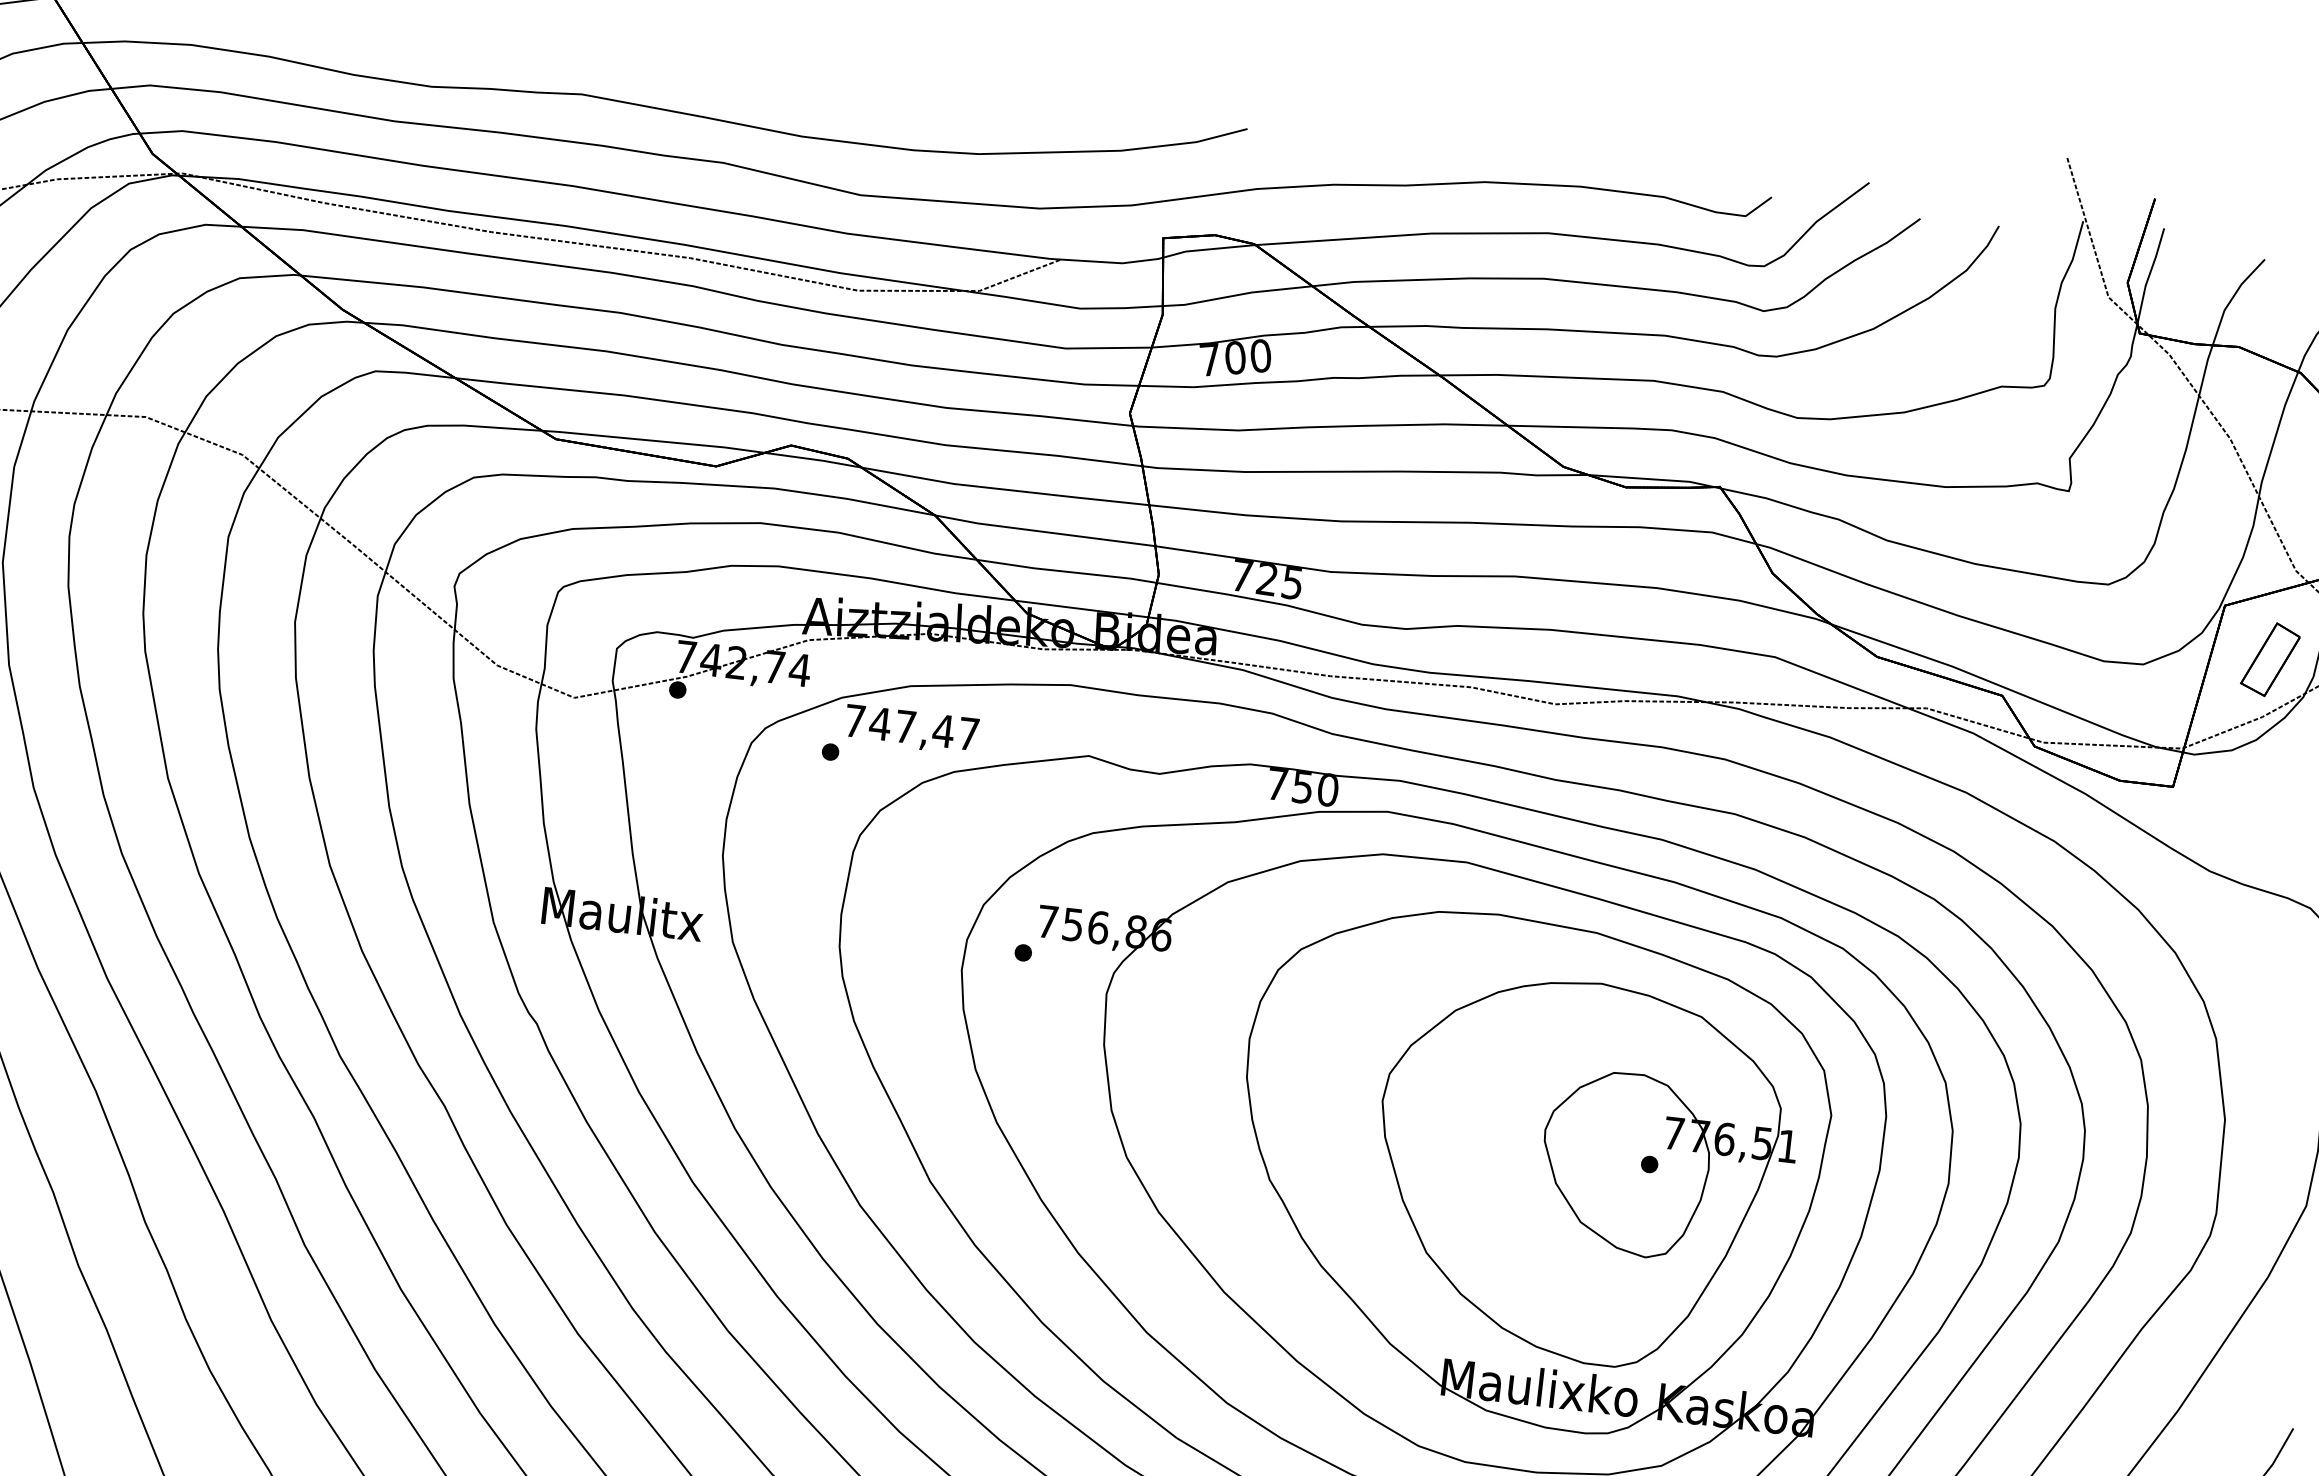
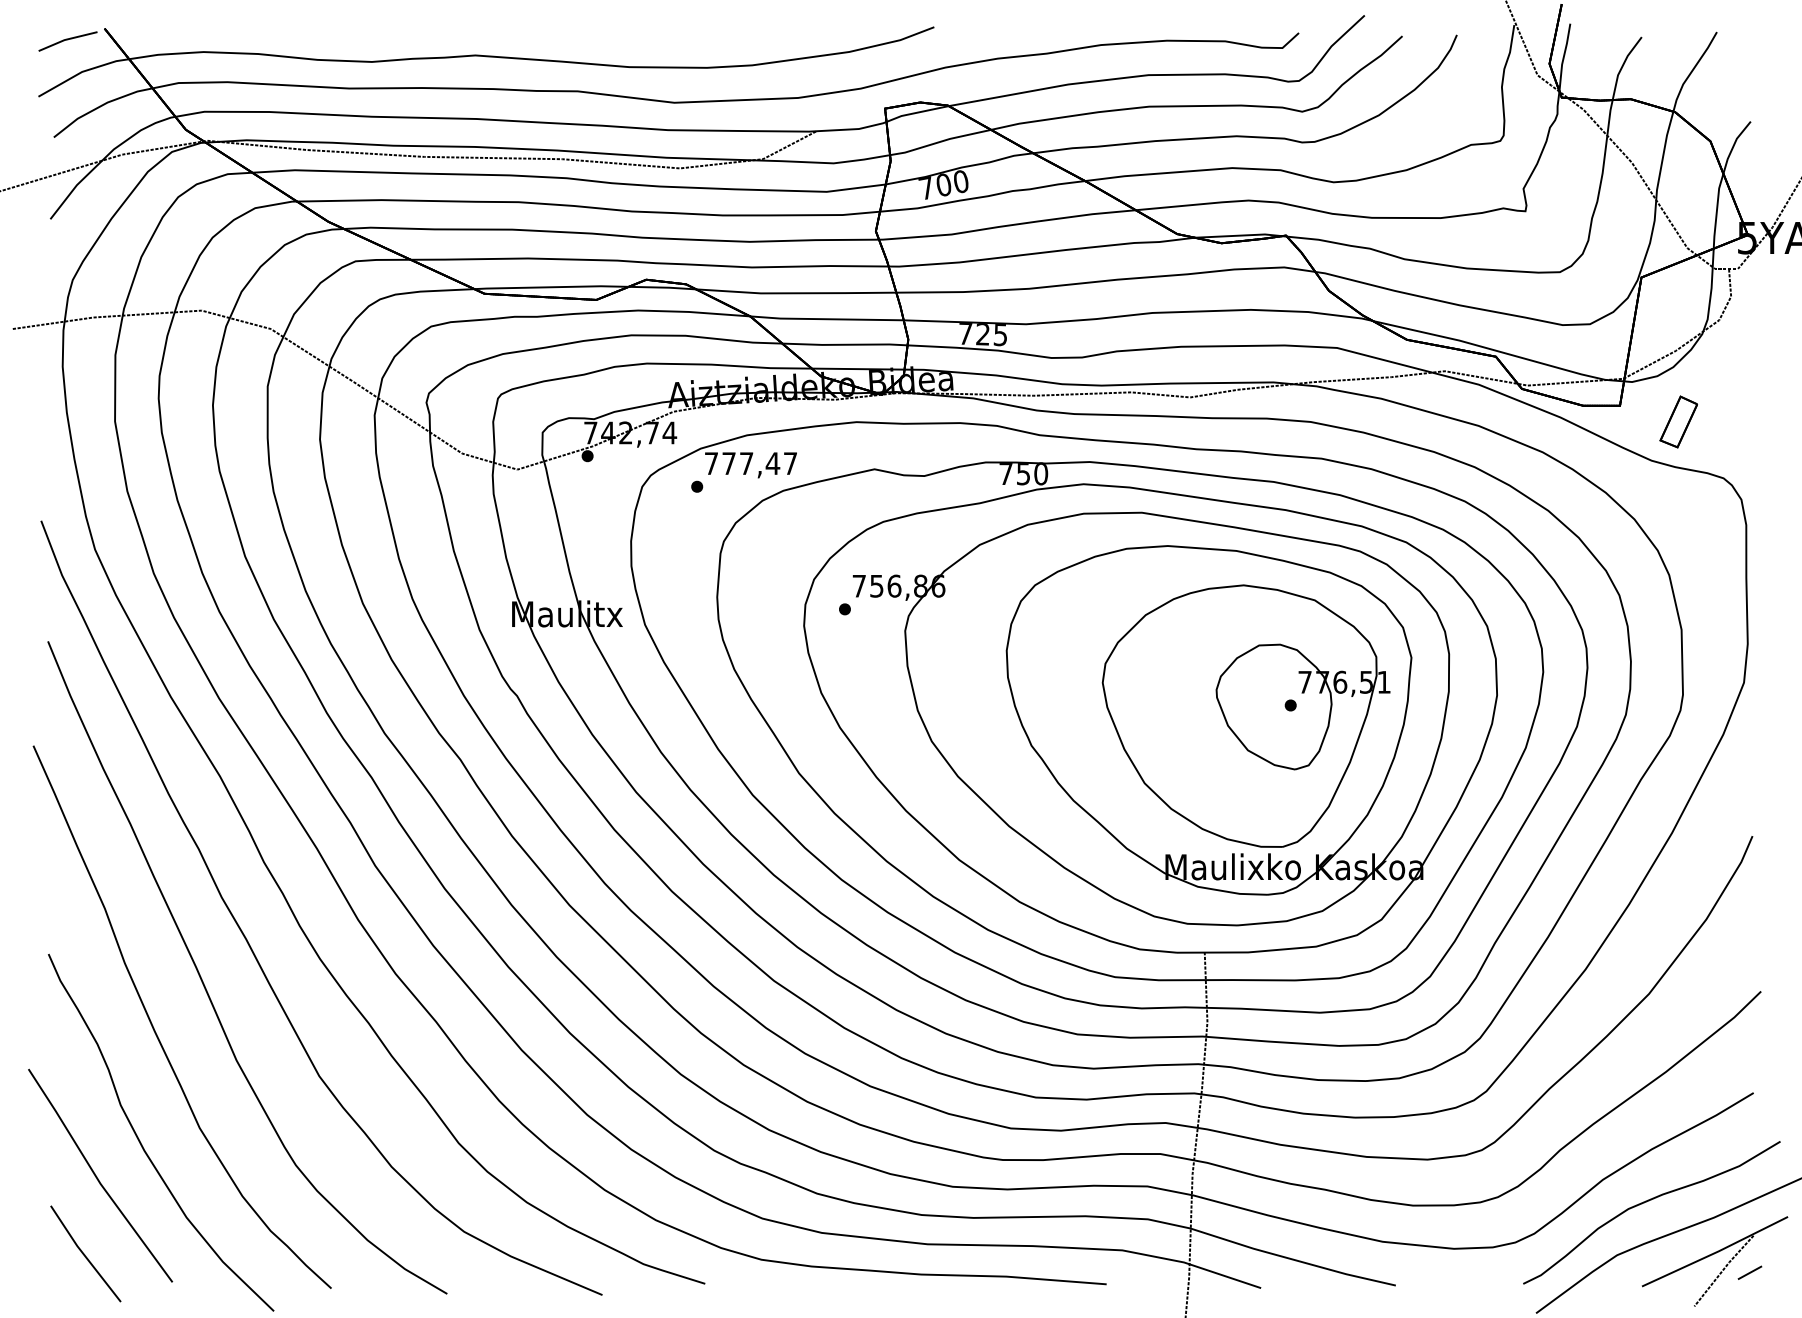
part: (2270, 658) -> (1678, 421), moved
text: (879, 723) -> (728, 463), 747,47 -> 777,47

